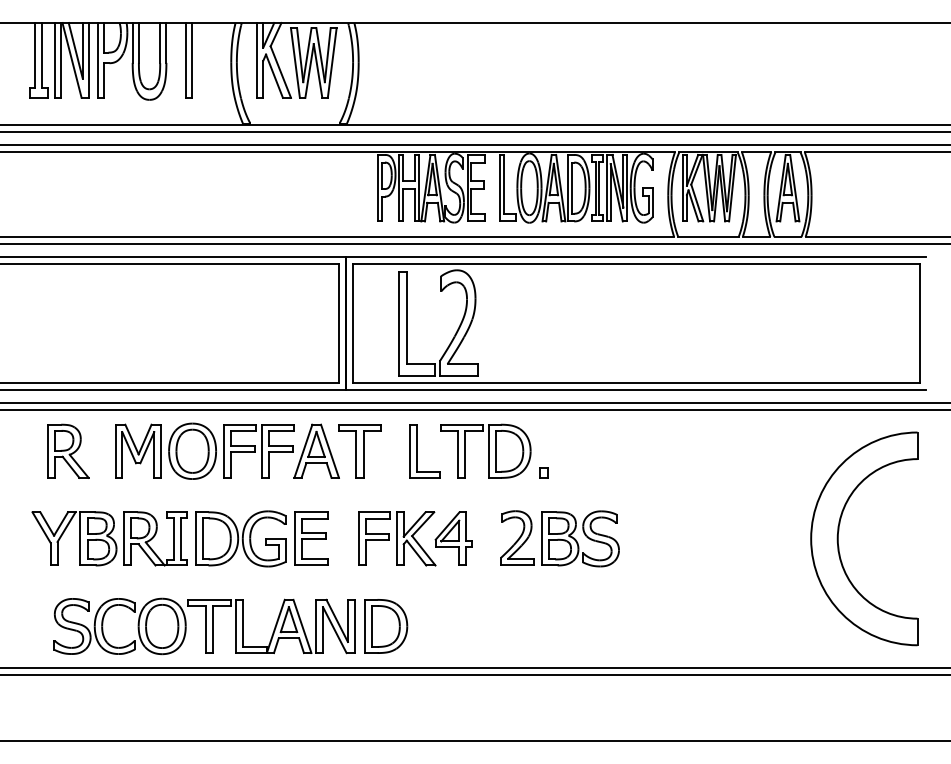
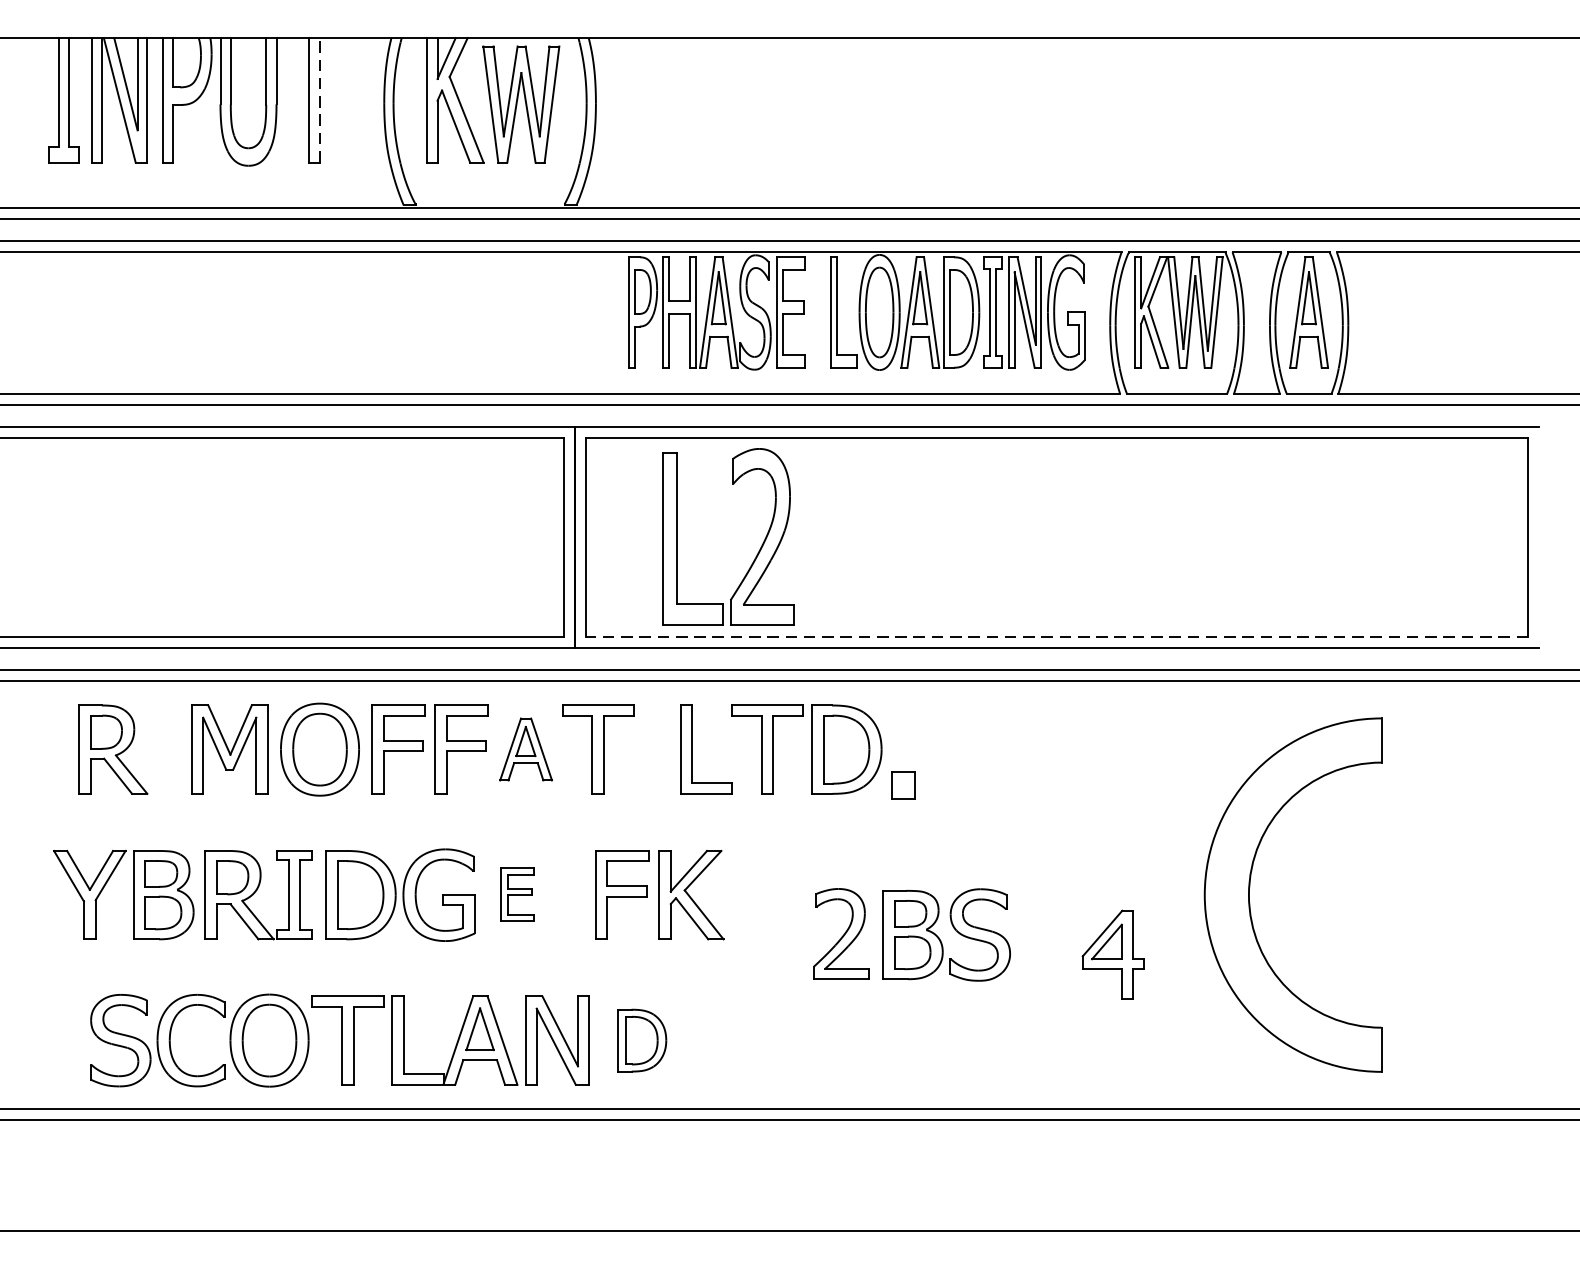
line: (192, 59) -> (319, 98), solid -> dashed
line: (636, 383) -> (1057, 636), solid -> dashed
part: (316, 450) -> (525, 748), size x0.7
part: (543, 472) -> (902, 784), size x1.6
part: (839, 531) -> (1251, 882), moved
part: (311, 538) -> (517, 894), size x0.6
part: (453, 538) -> (1112, 954), moved
part: (559, 538) -> (911, 934), moved
part: (386, 626) -> (642, 1040), size x0.7

